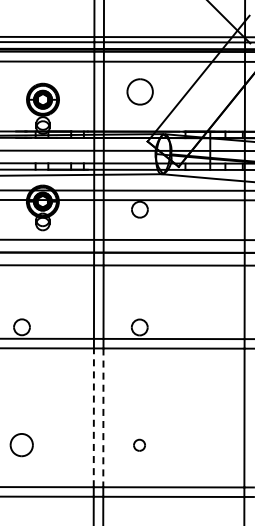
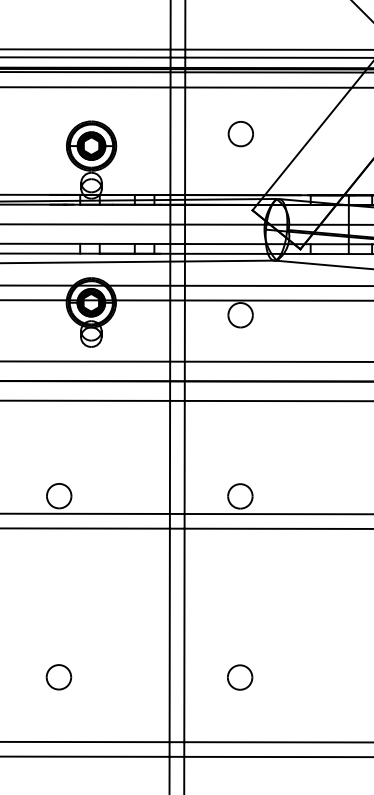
part: (139, 91) -> (239, 133), size x0.62
line: (93, 417) -> (169, 634), dashed -> solid
line: (103, 418) -> (184, 636), dashed -> solid
part: (21, 444) -> (58, 676), size x0.71
part: (139, 445) -> (239, 677), size x1.43

